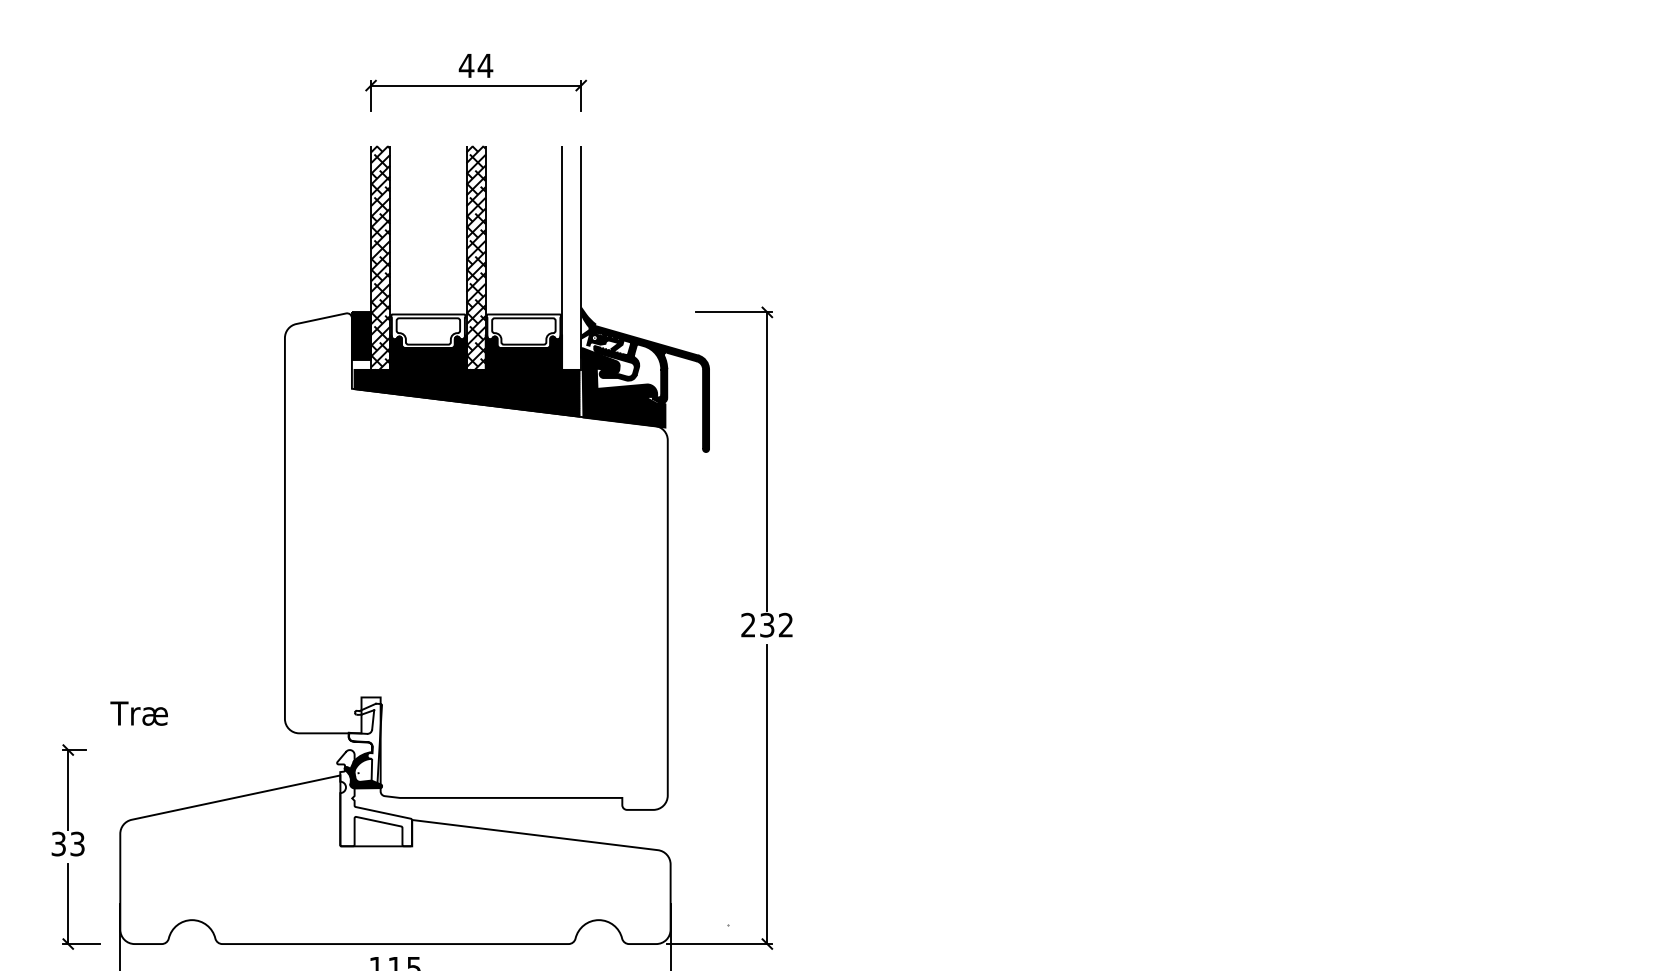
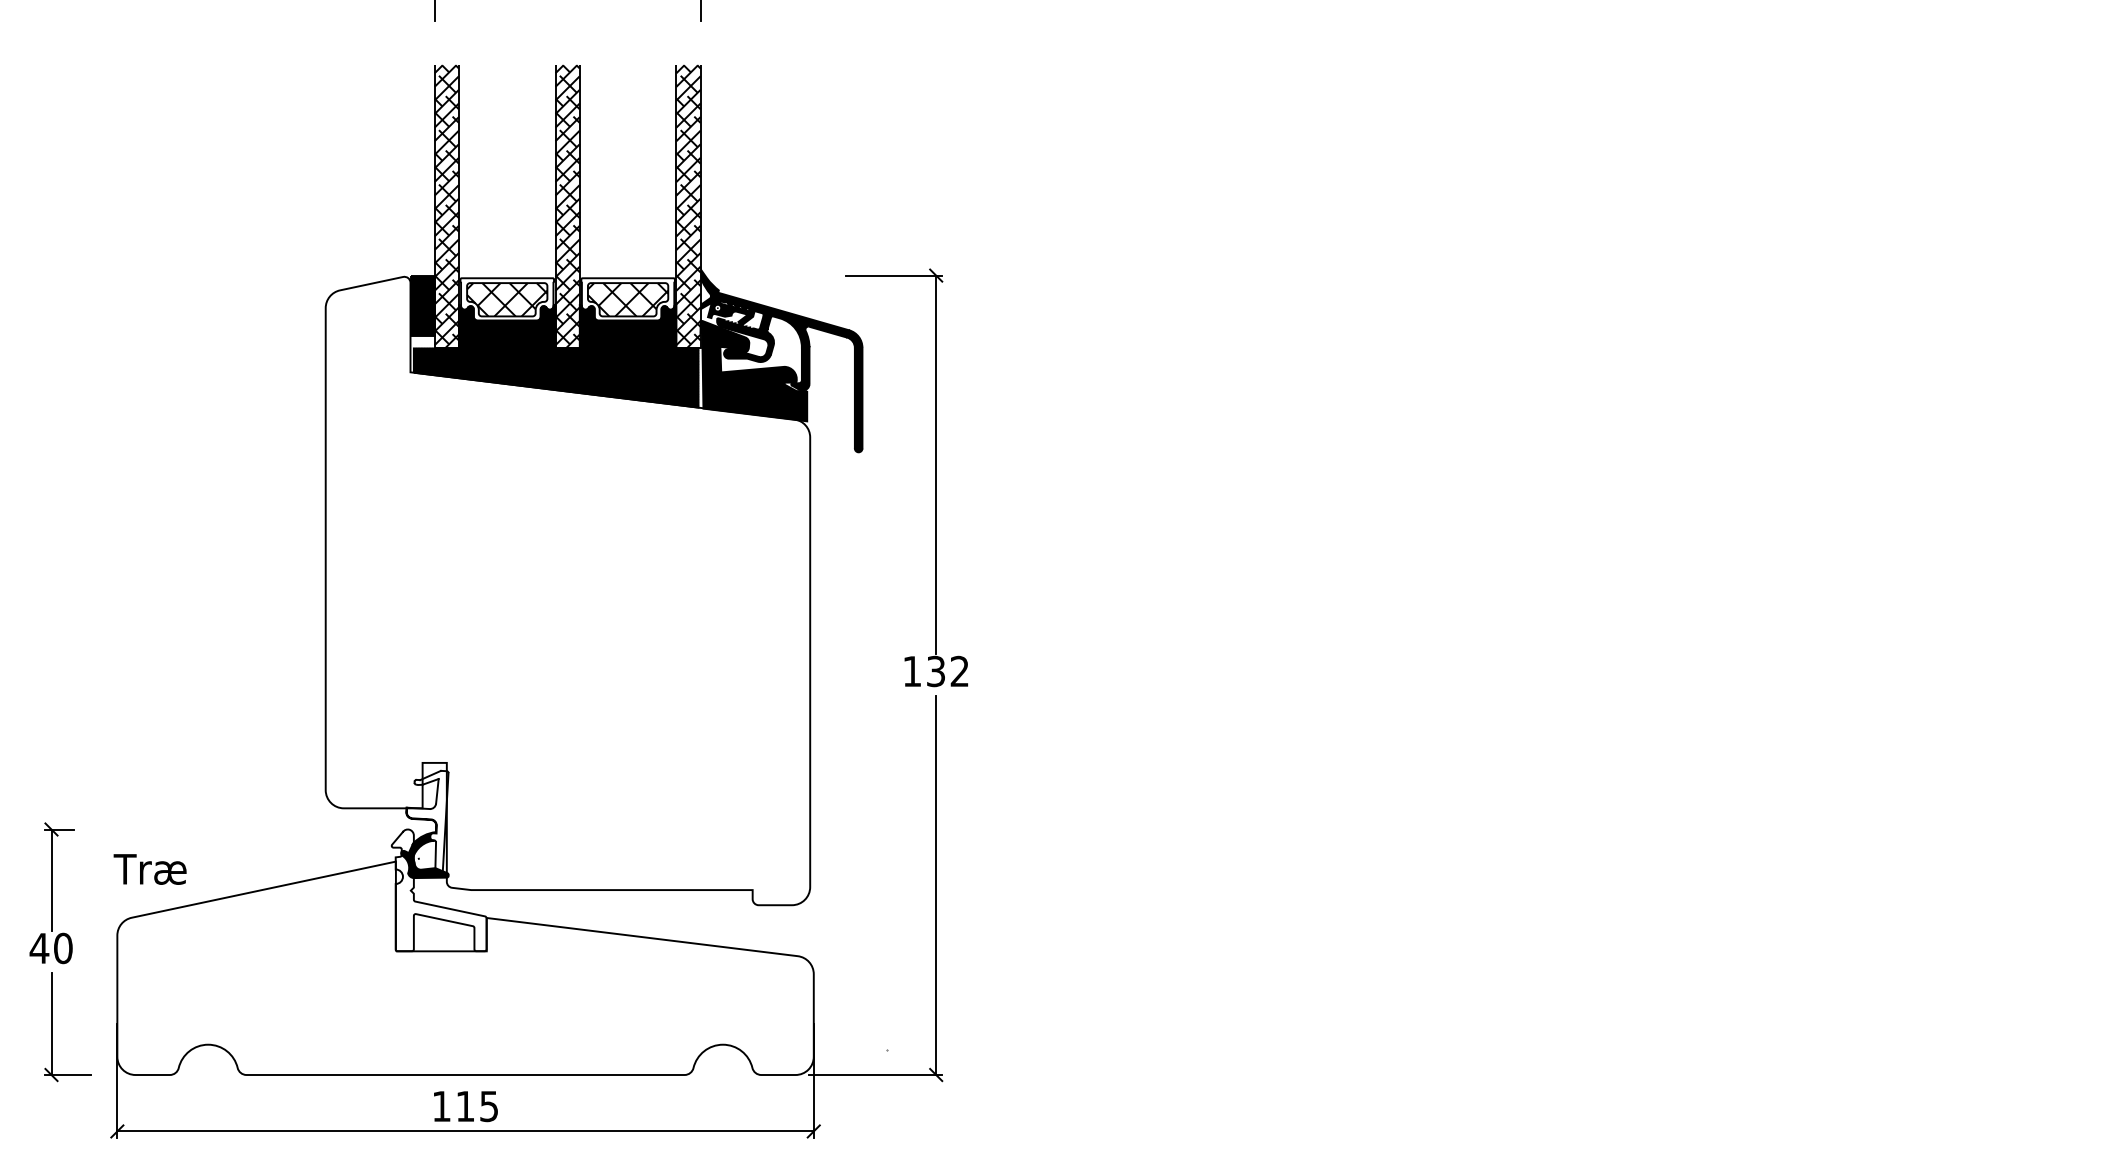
hatch: (571, 257) -> (688, 206), added
hatch: (428, 331) -> (507, 299), added
hatch: (523, 331) -> (627, 299), added
text: (748, 624) -> (912, 670), 232 -> 132
text: (138, 713) -> (149, 869), moved
text: (67, 843) -> (50, 947), 33 -> 40

